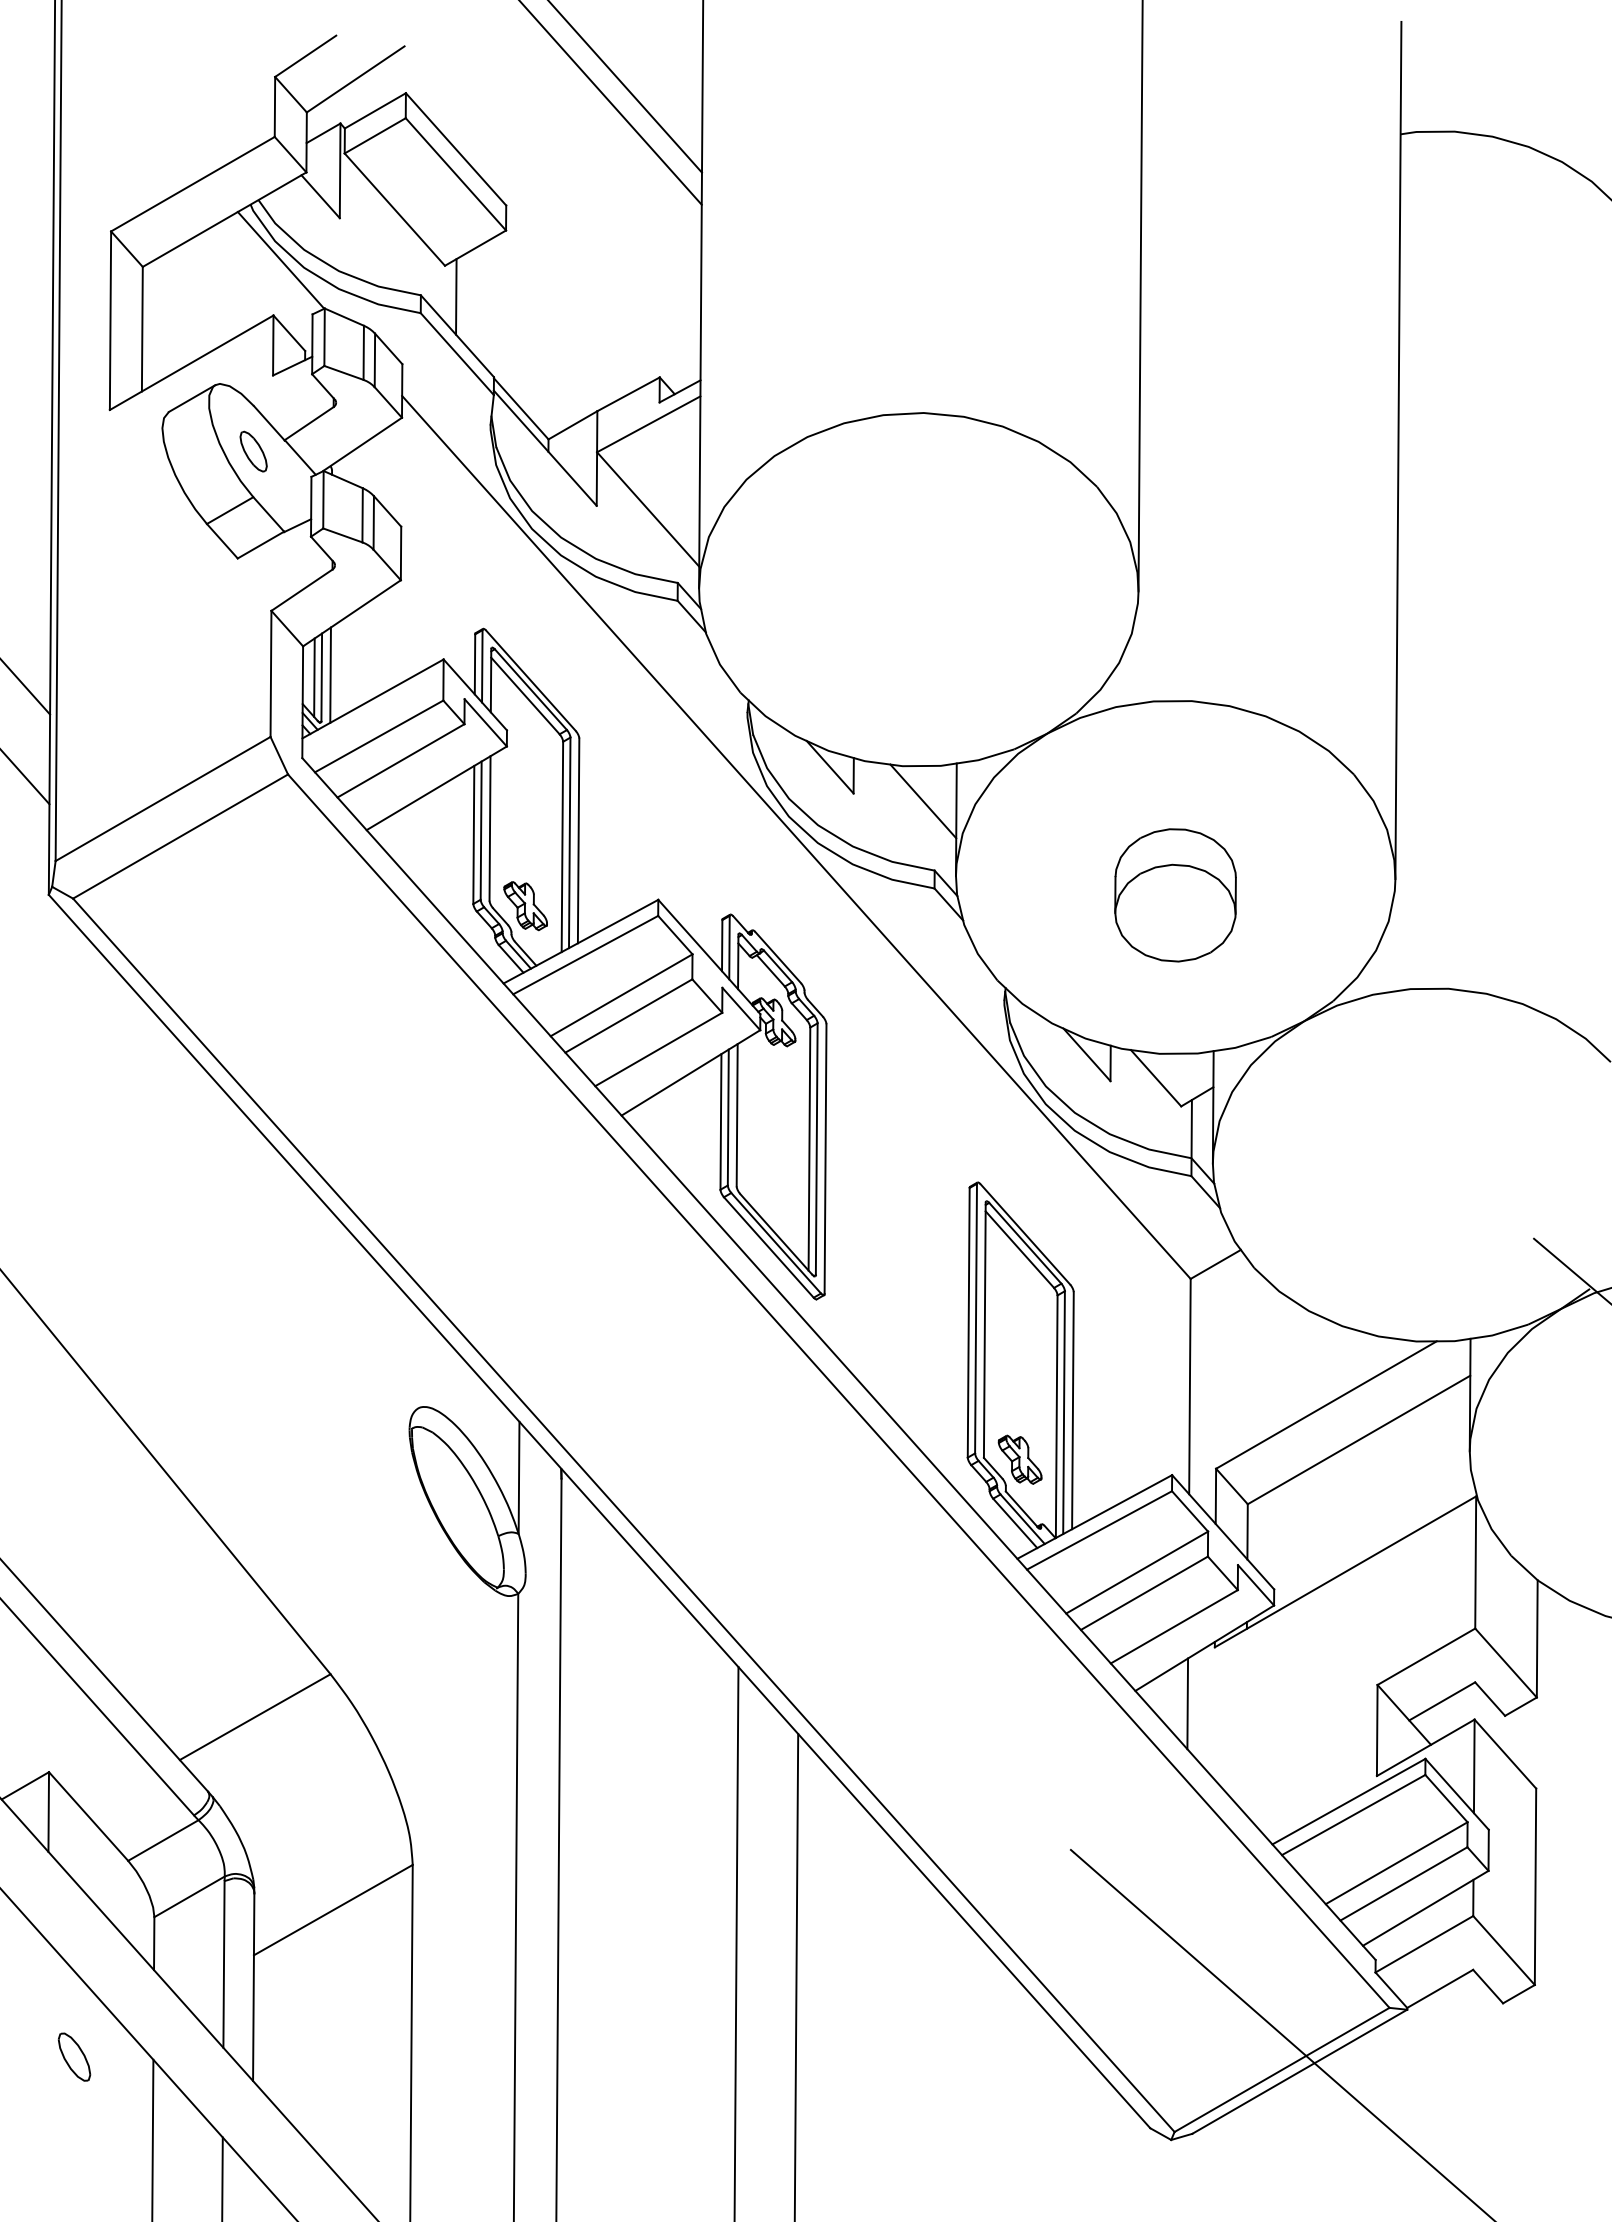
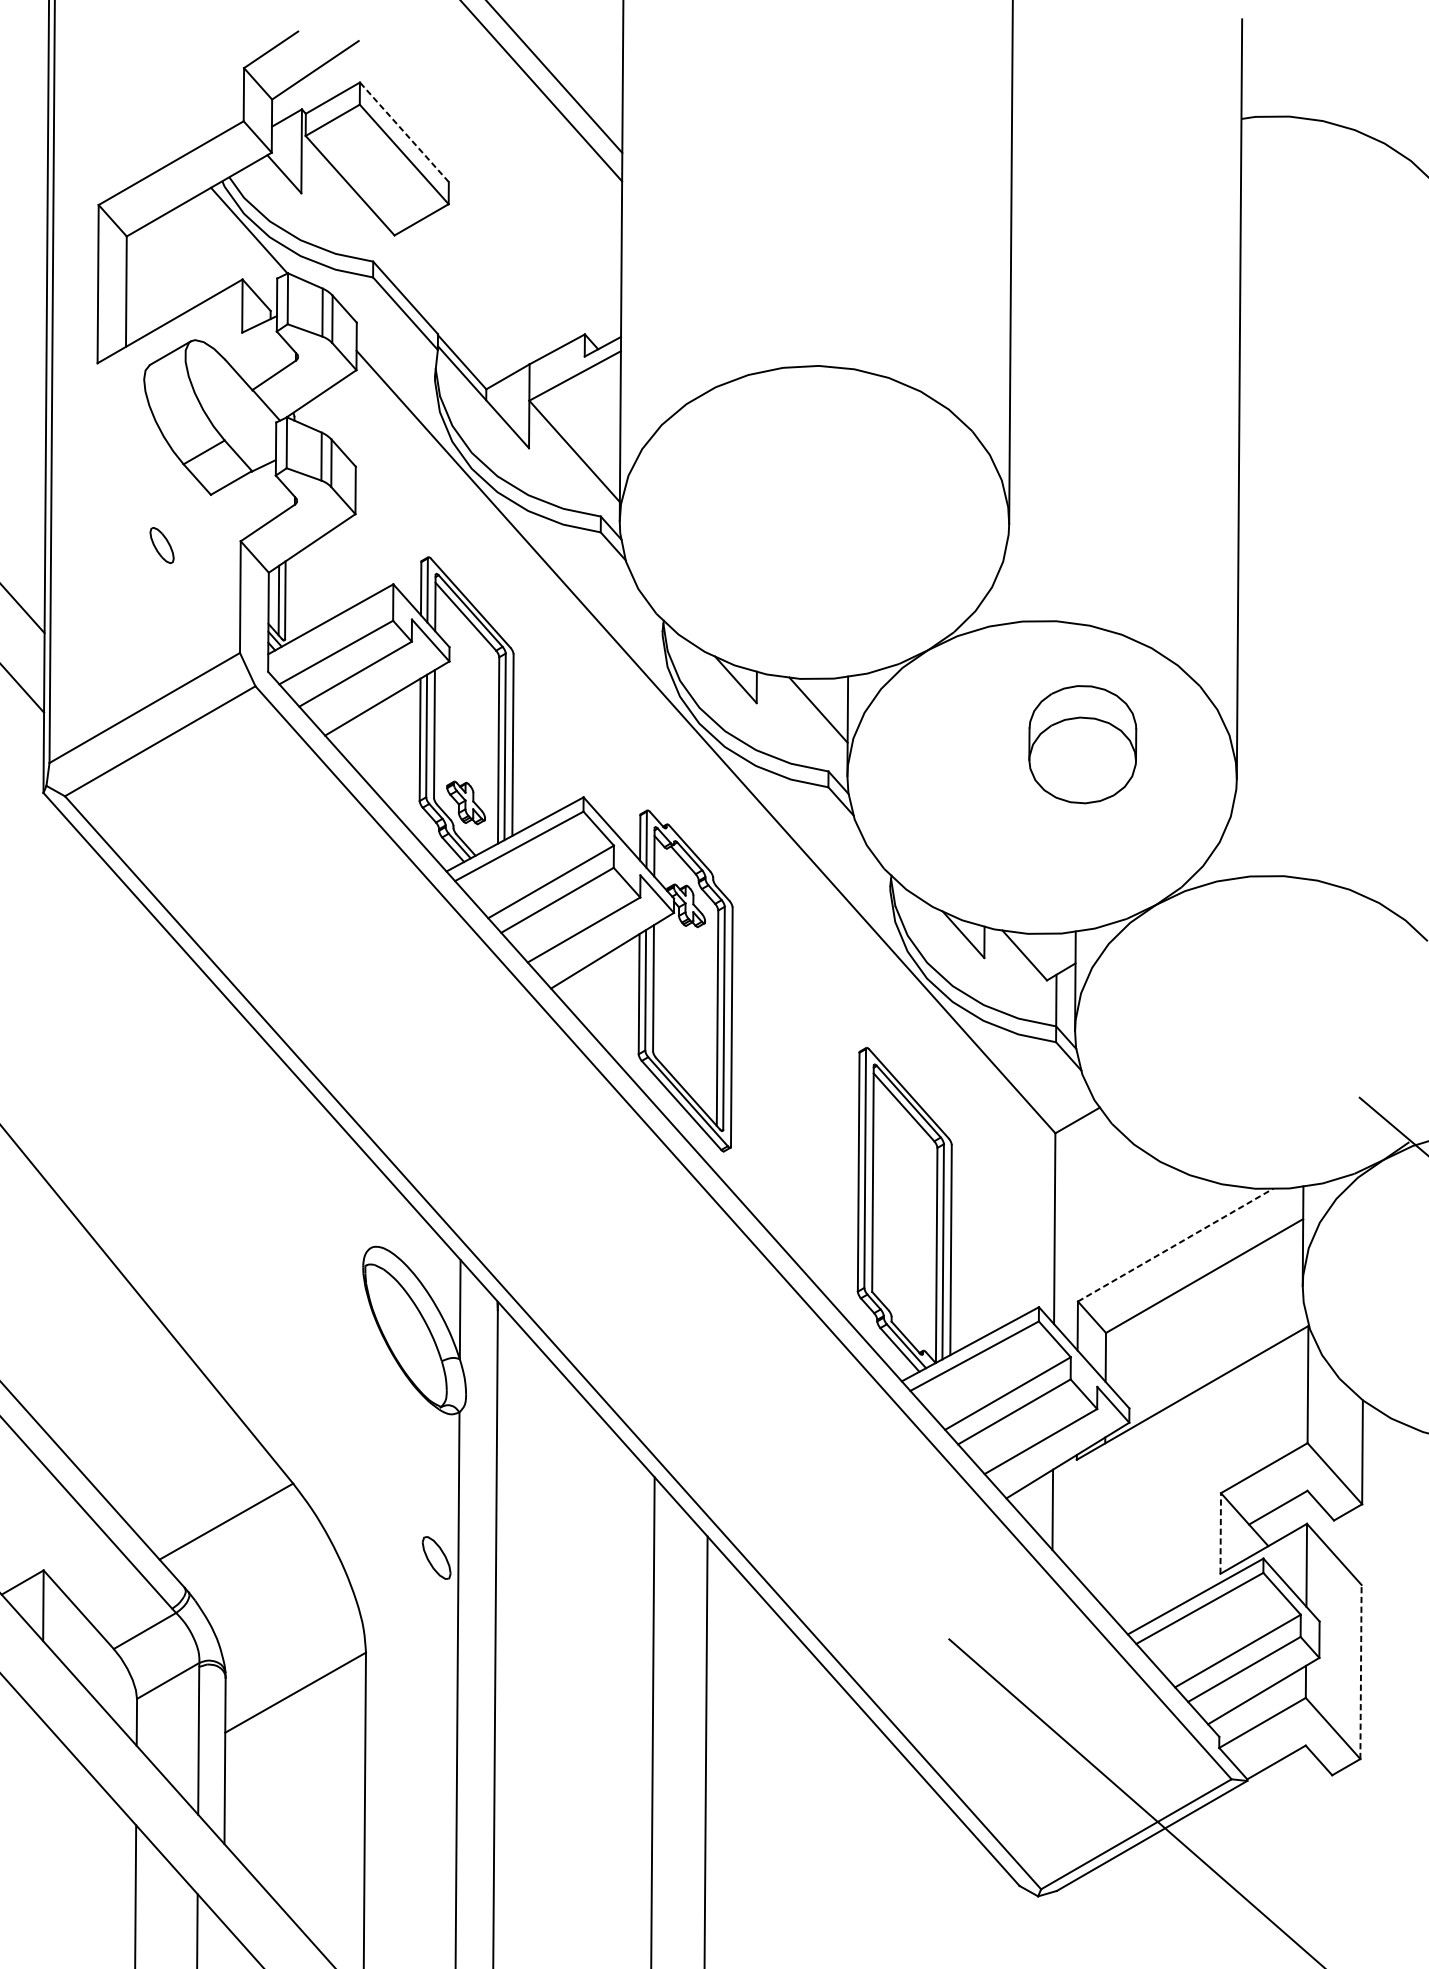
line: (455, 148) -> (403, 131), solid -> dashed
line: (456, 296) -> (404, 262), removed
part: (253, 451) -> (161, 545), moved
line: (330, 674) -> (293, 597), removed
part: (1175, 895) -> (1082, 744), moved
line: (1326, 1404) -> (1175, 1244), solid -> dashed
part: (1019, 1459) -> (903, 1293), removed
line: (1377, 1730) -> (1220, 1533), solid -> dashed
line: (1535, 1886) -> (1360, 1671), solid -> dashed
part: (74, 2056) -> (436, 1557), moved

